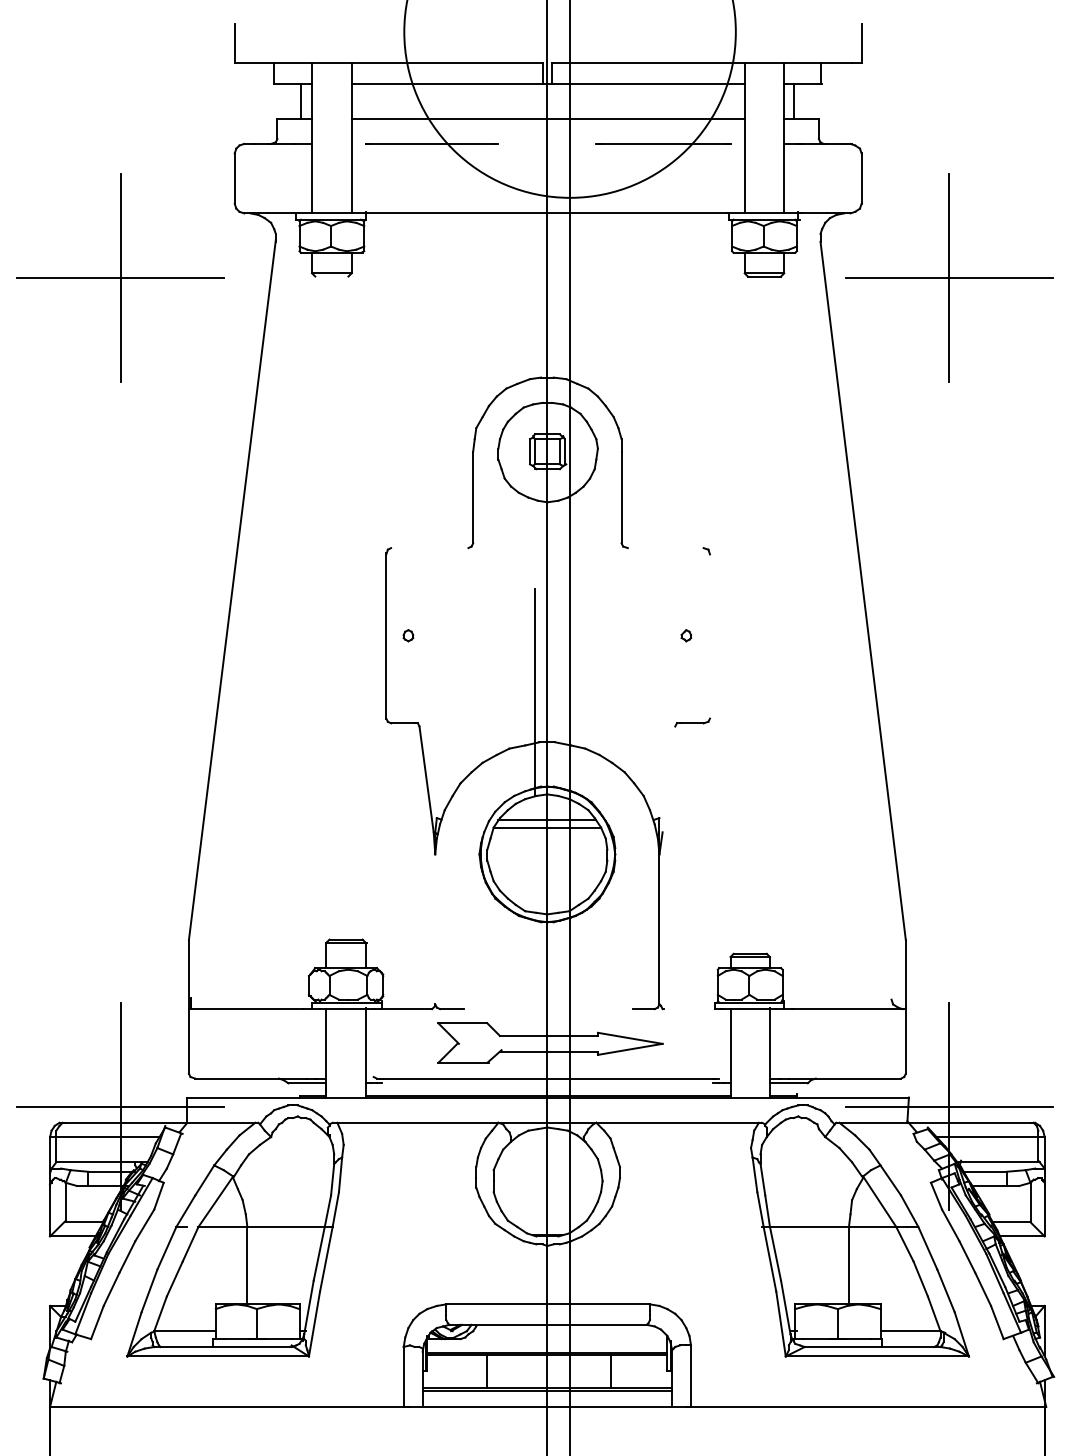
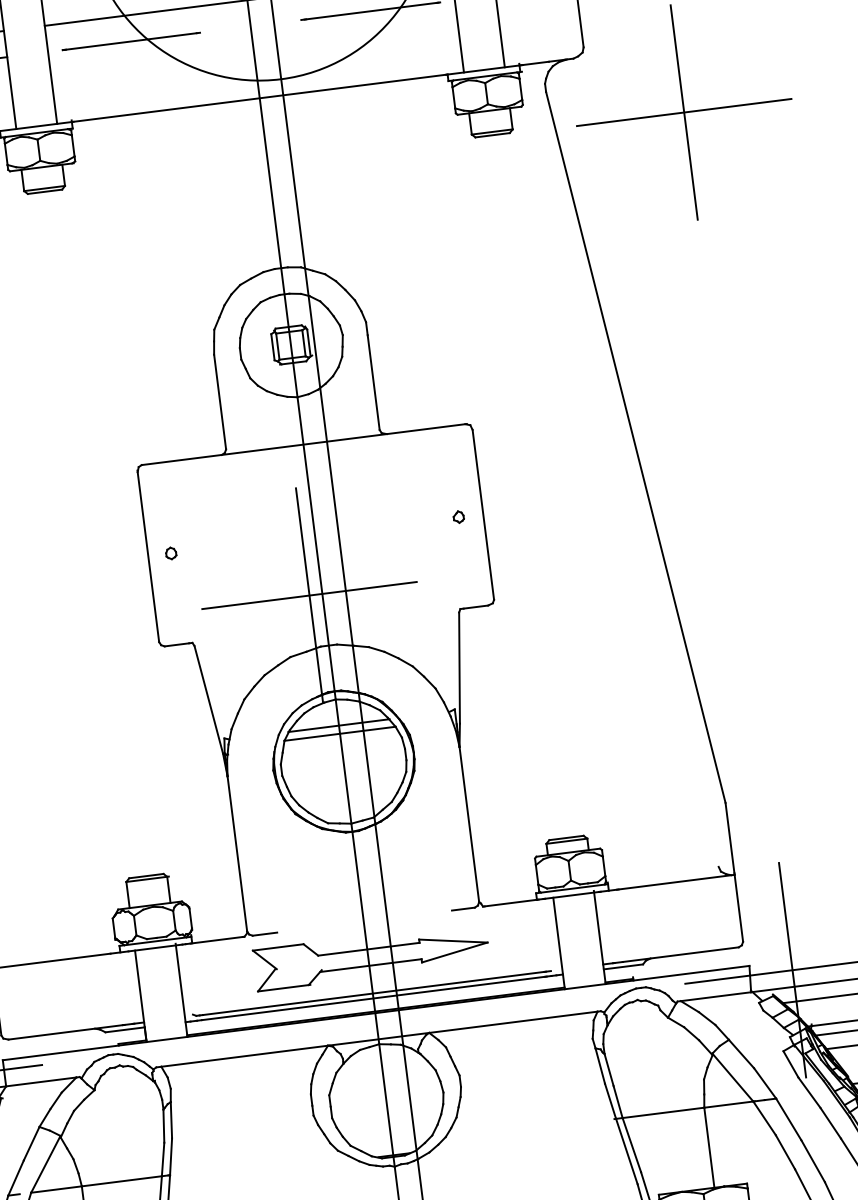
line: (331, 276) -> (44, 191), added
line: (548, 548) -> (304, 444), added
line: (709, 636) -> (482, 514), added
line: (534, 692) -> (309, 595), added
line: (668, 779) -> (459, 668), added
line: (435, 929) -> (237, 853), added
line: (690, 1009) -> (511, 903), added
line: (547, 1083) -> (373, 998), added

